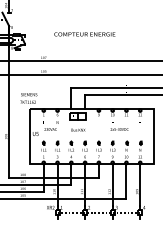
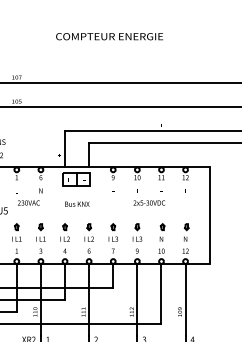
text: (84, 34) -> (109, 36), moved

